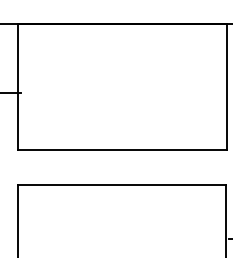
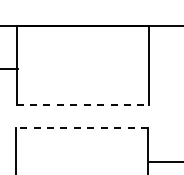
line: (122, 149) -> (82, 105), solid -> dashed
line: (122, 184) -> (82, 127), solid -> dashed

